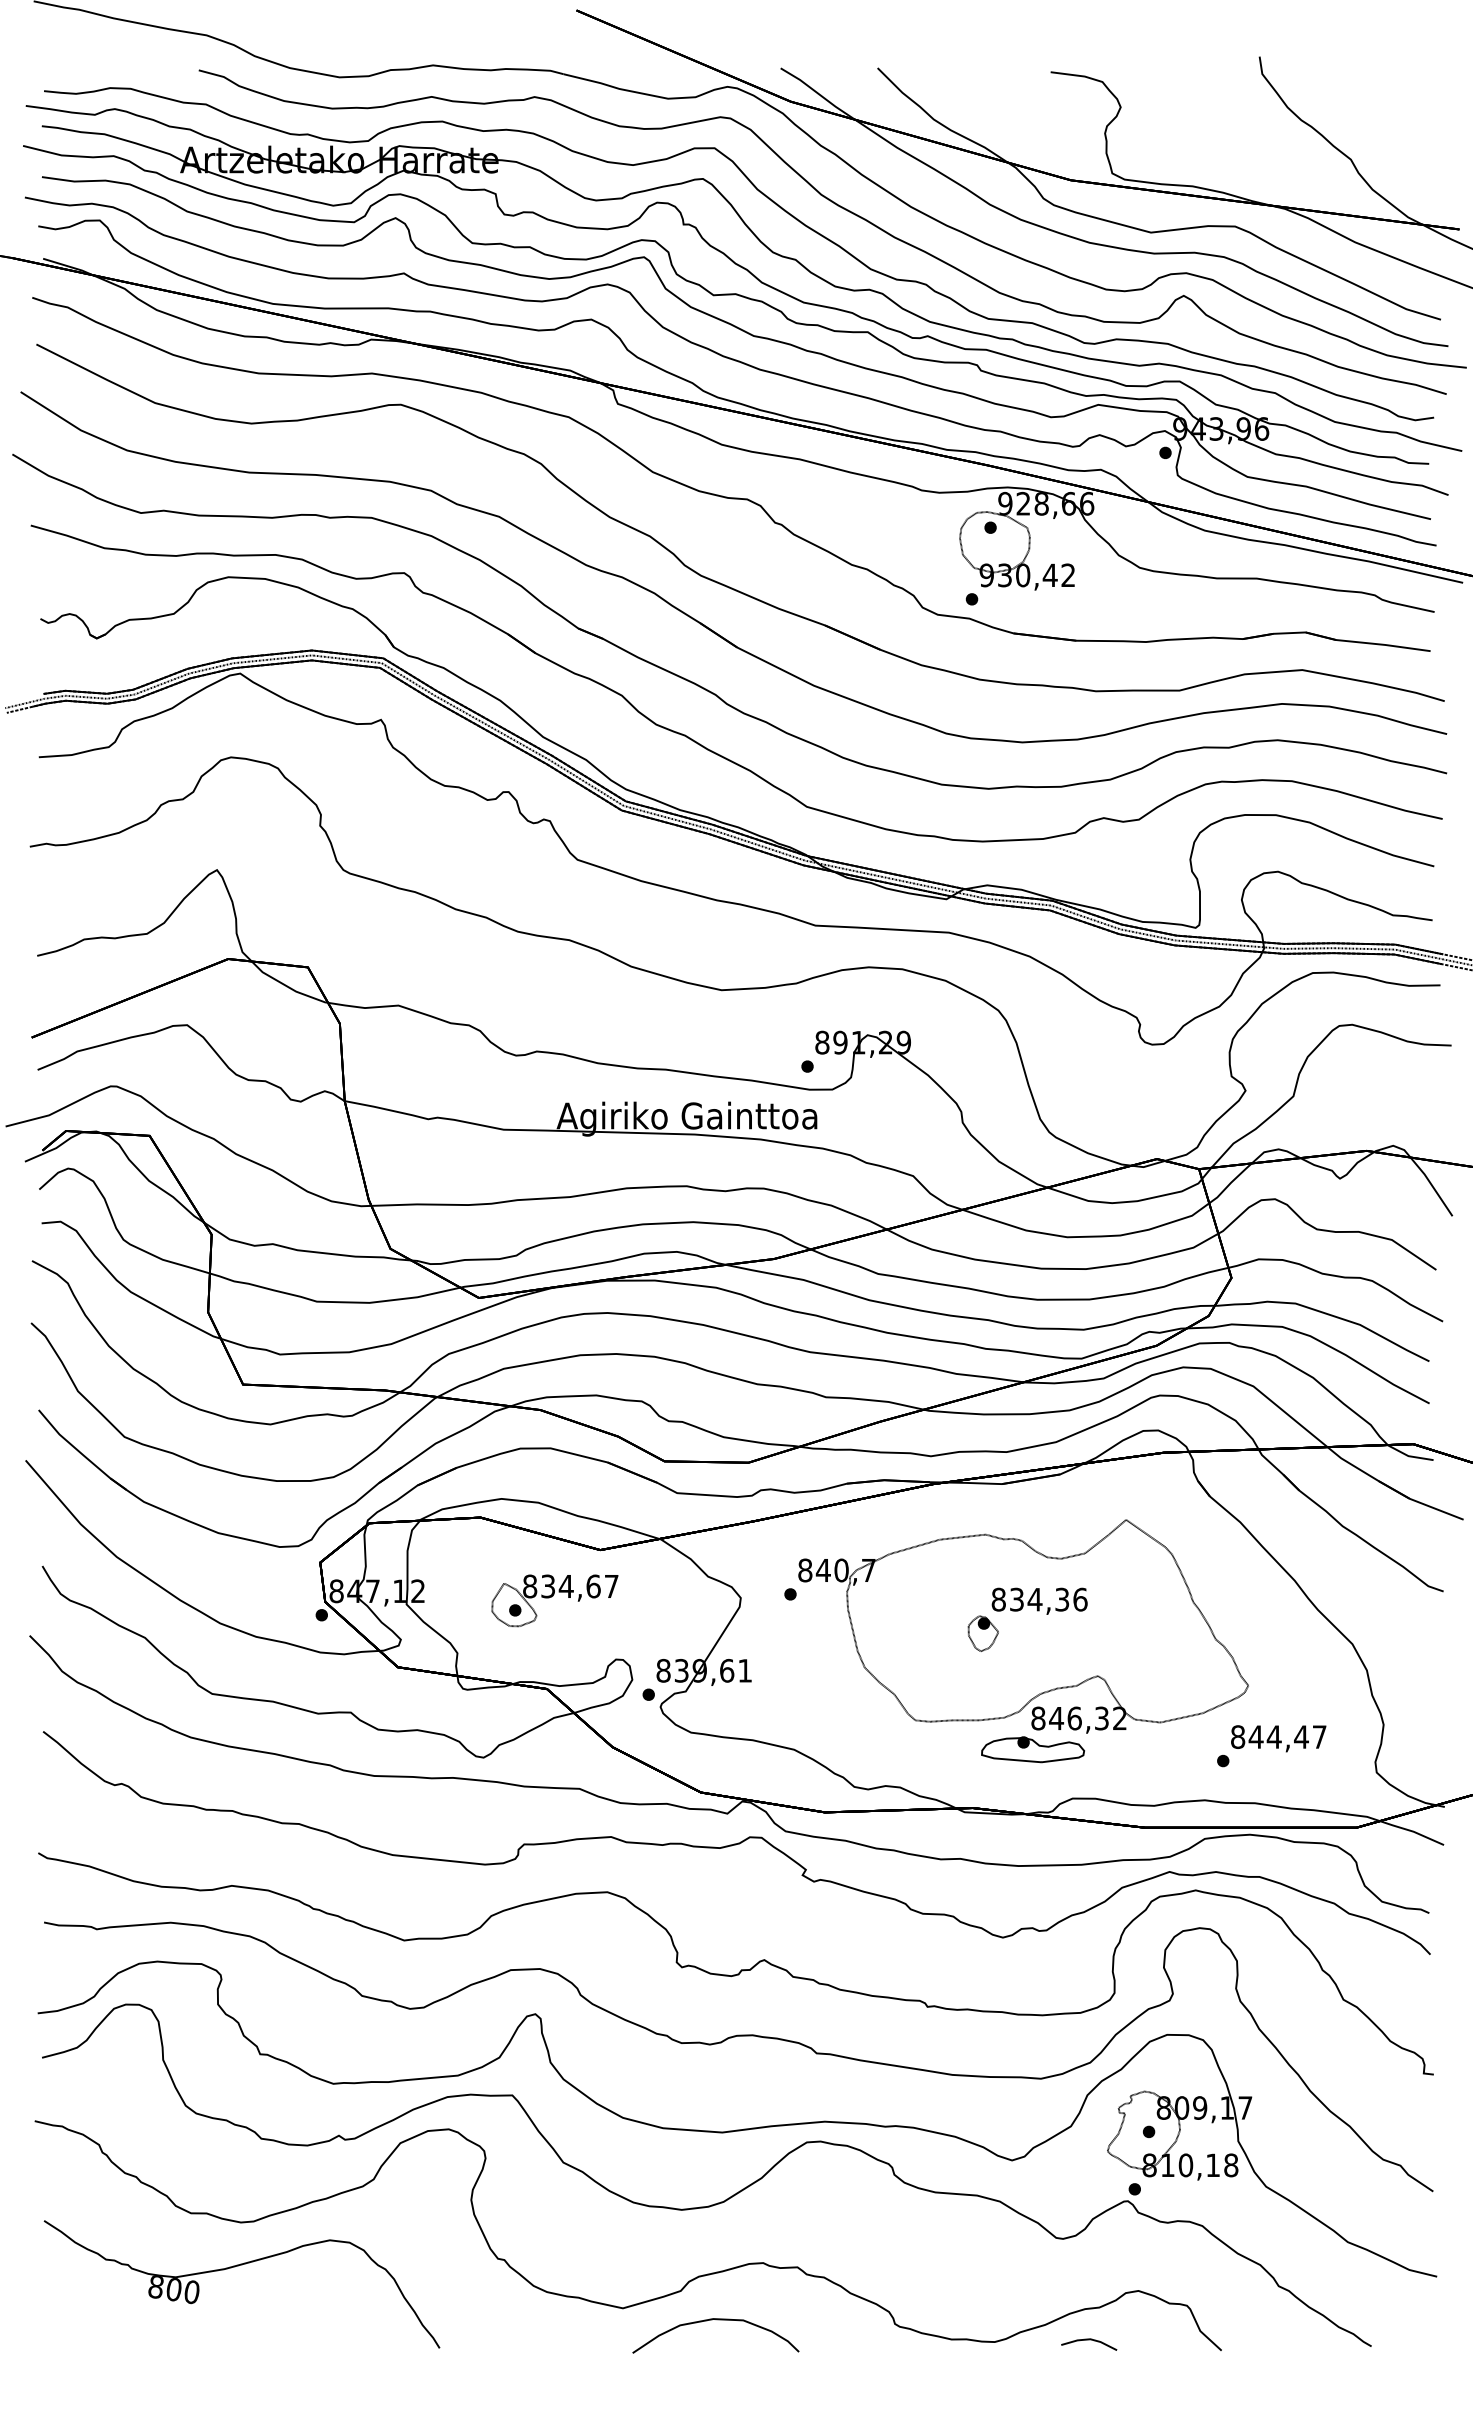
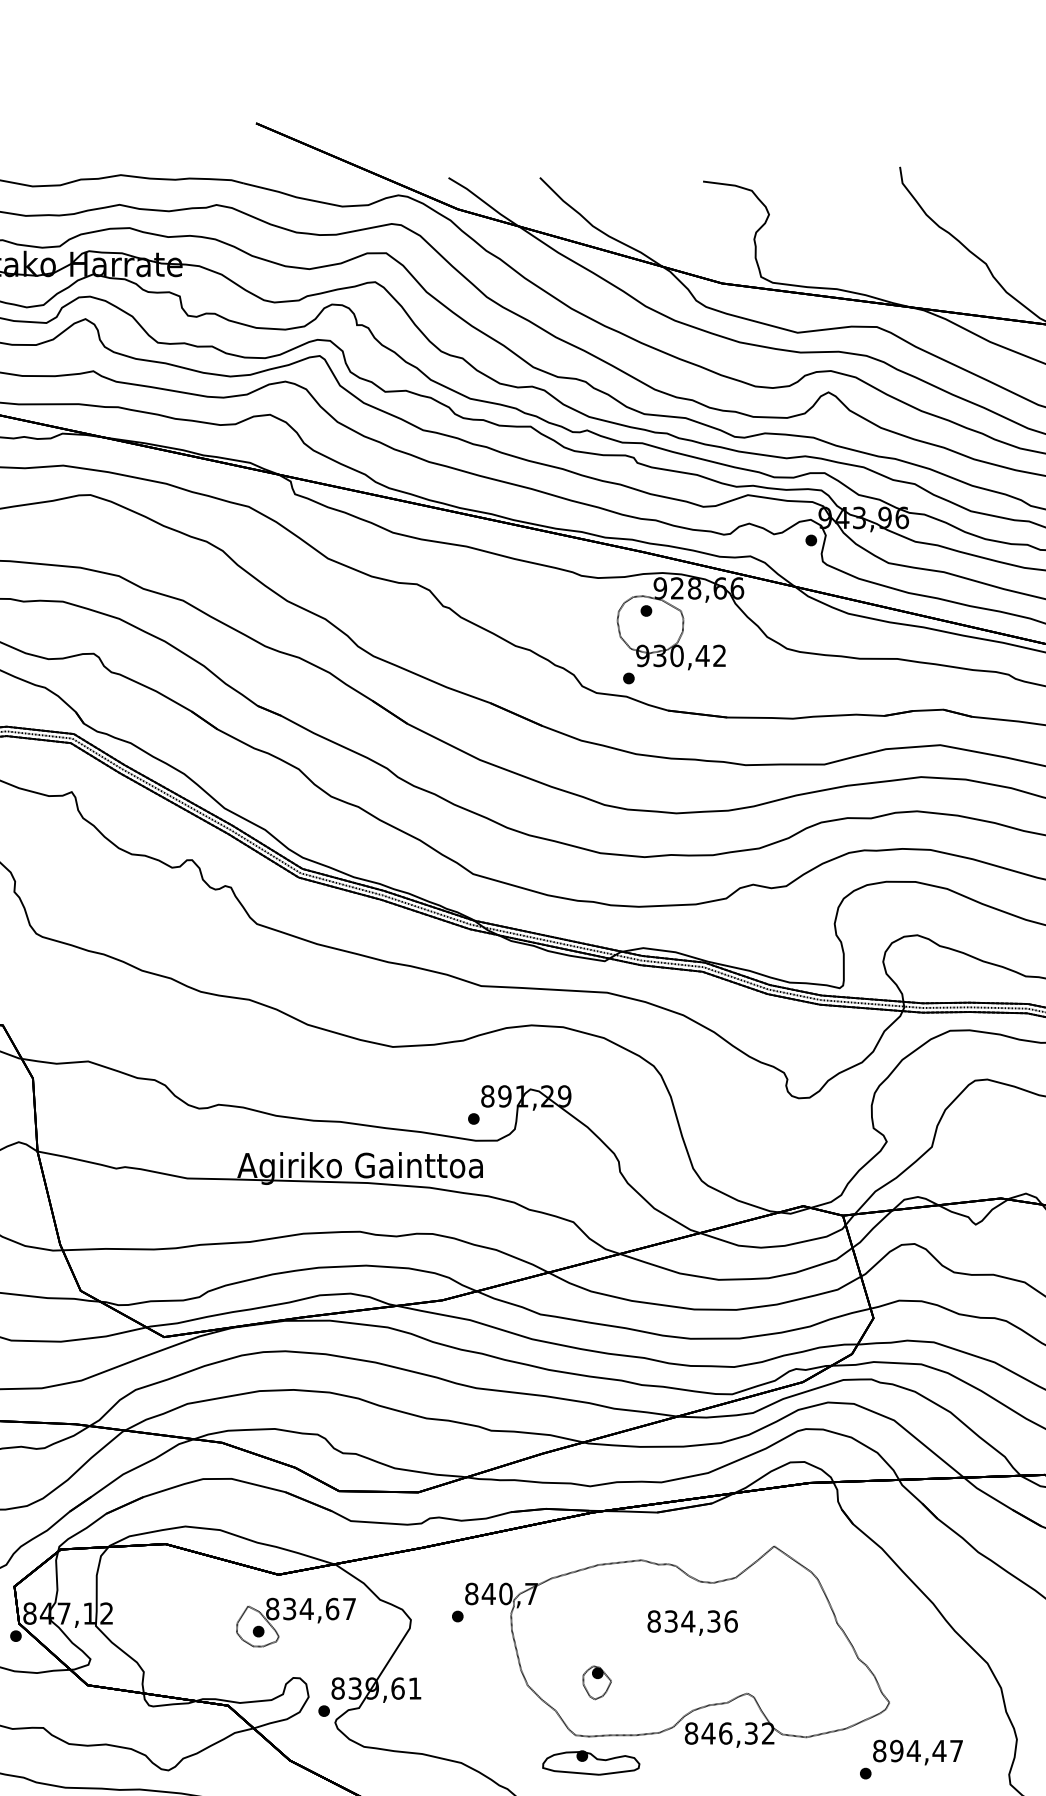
part: (554, 1600) -> (295, 1622), moved
part: (982, 1633) -> (596, 1682), moved
text: (1255, 1737) -> (896, 1751), 844,47 -> 894,47
part: (1032, 1749) -> (590, 1762), moved

